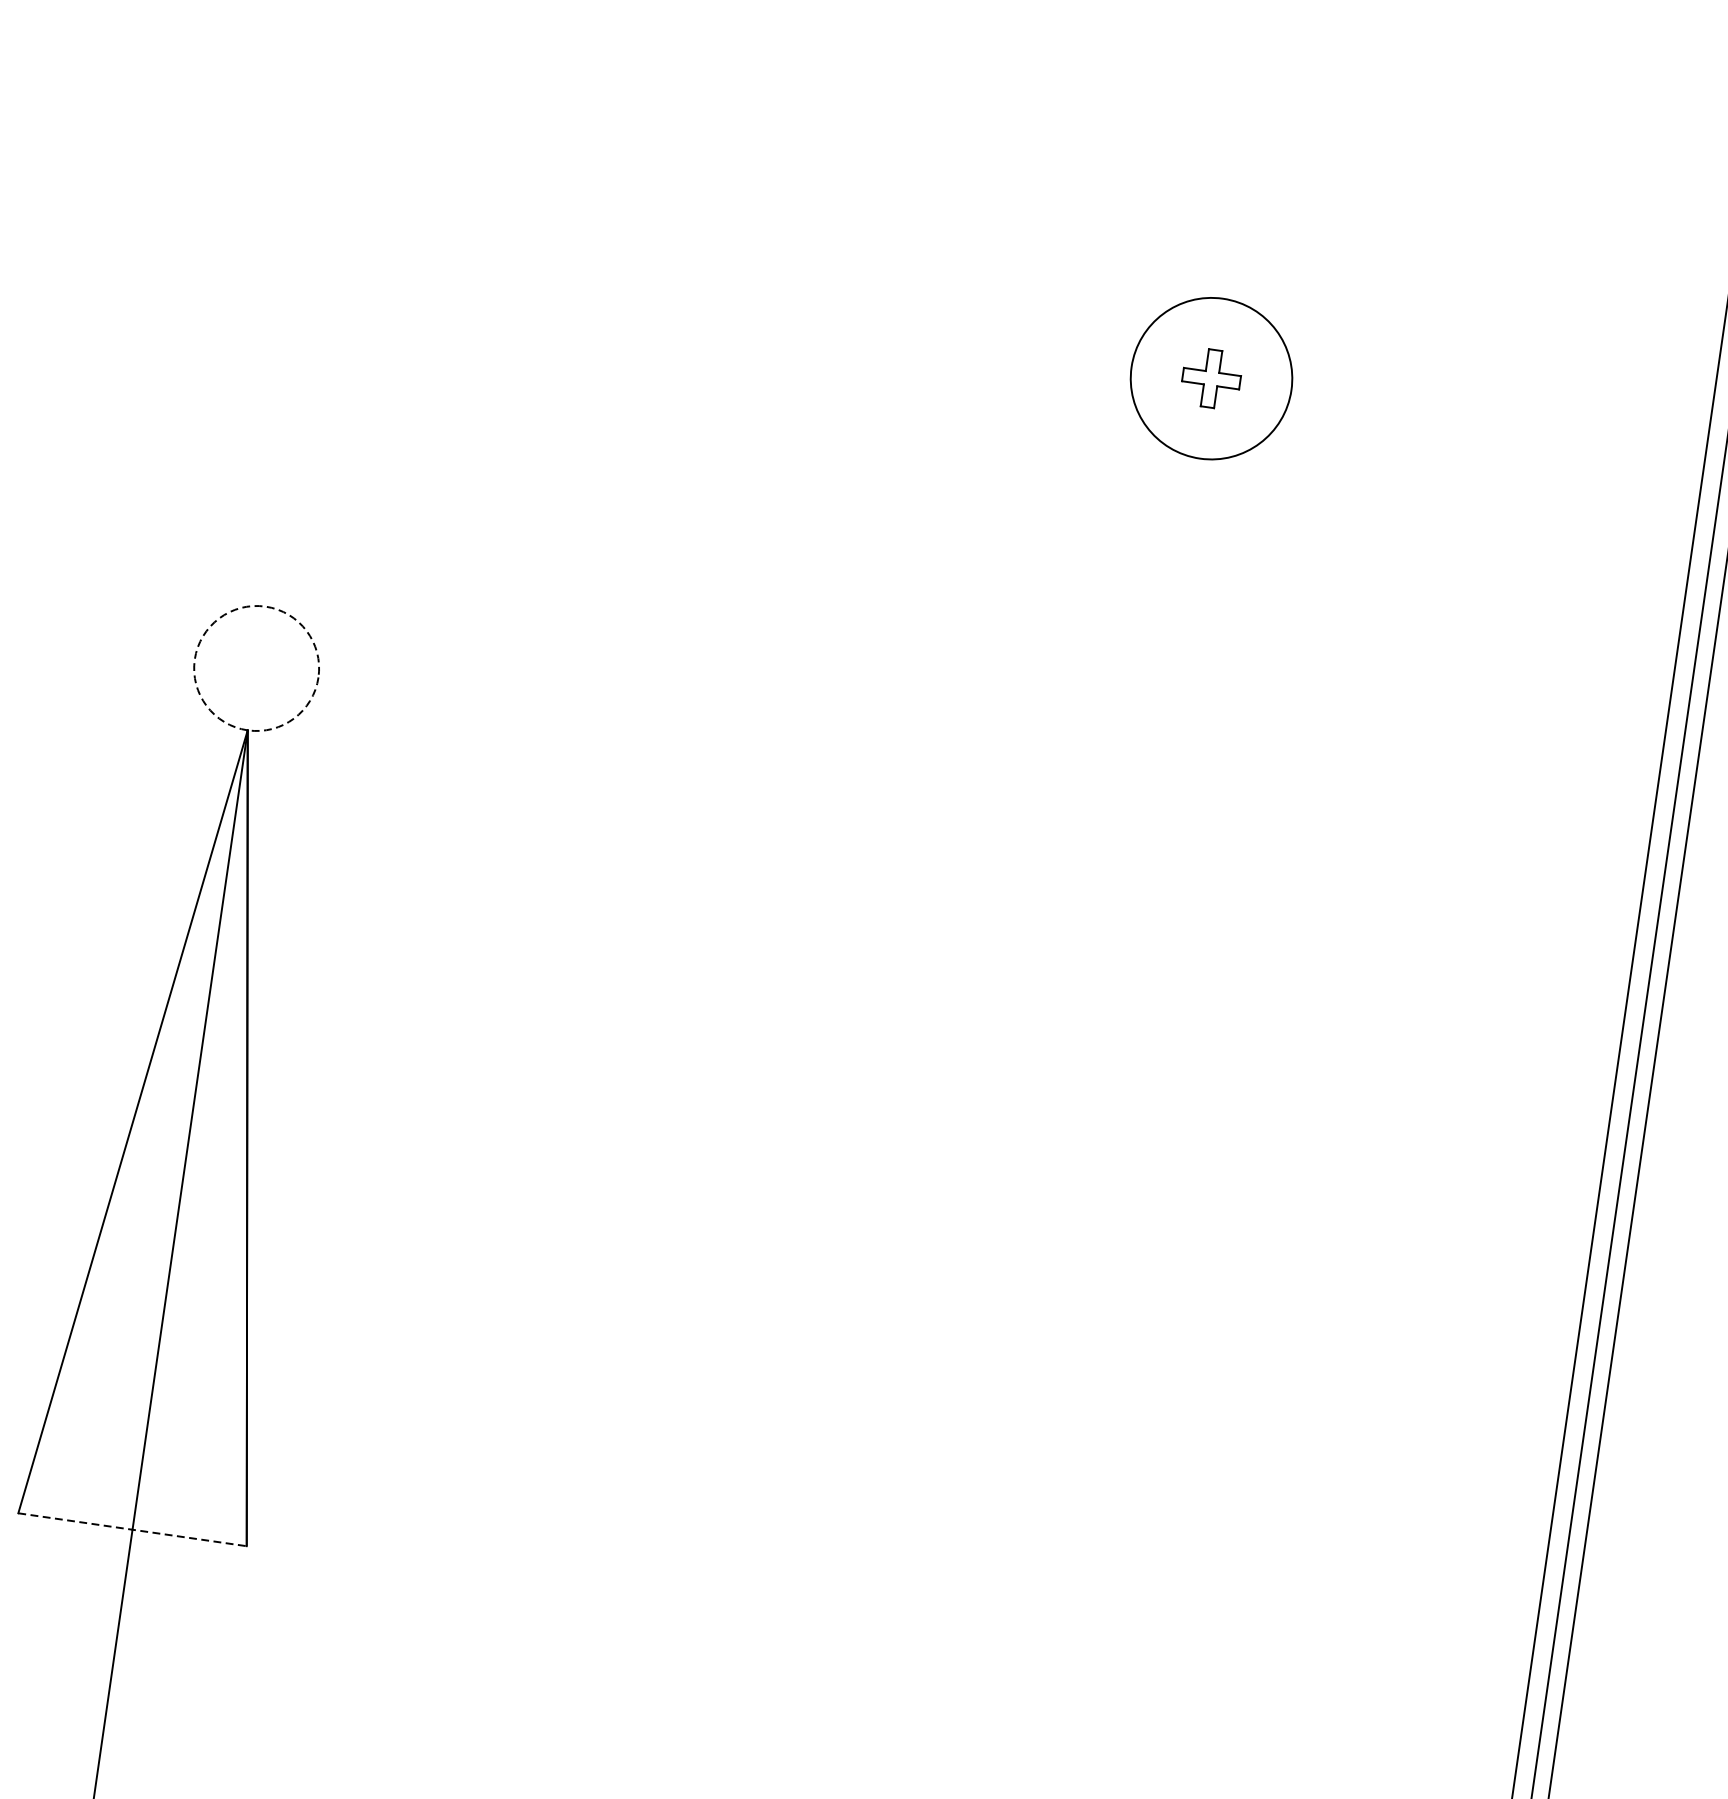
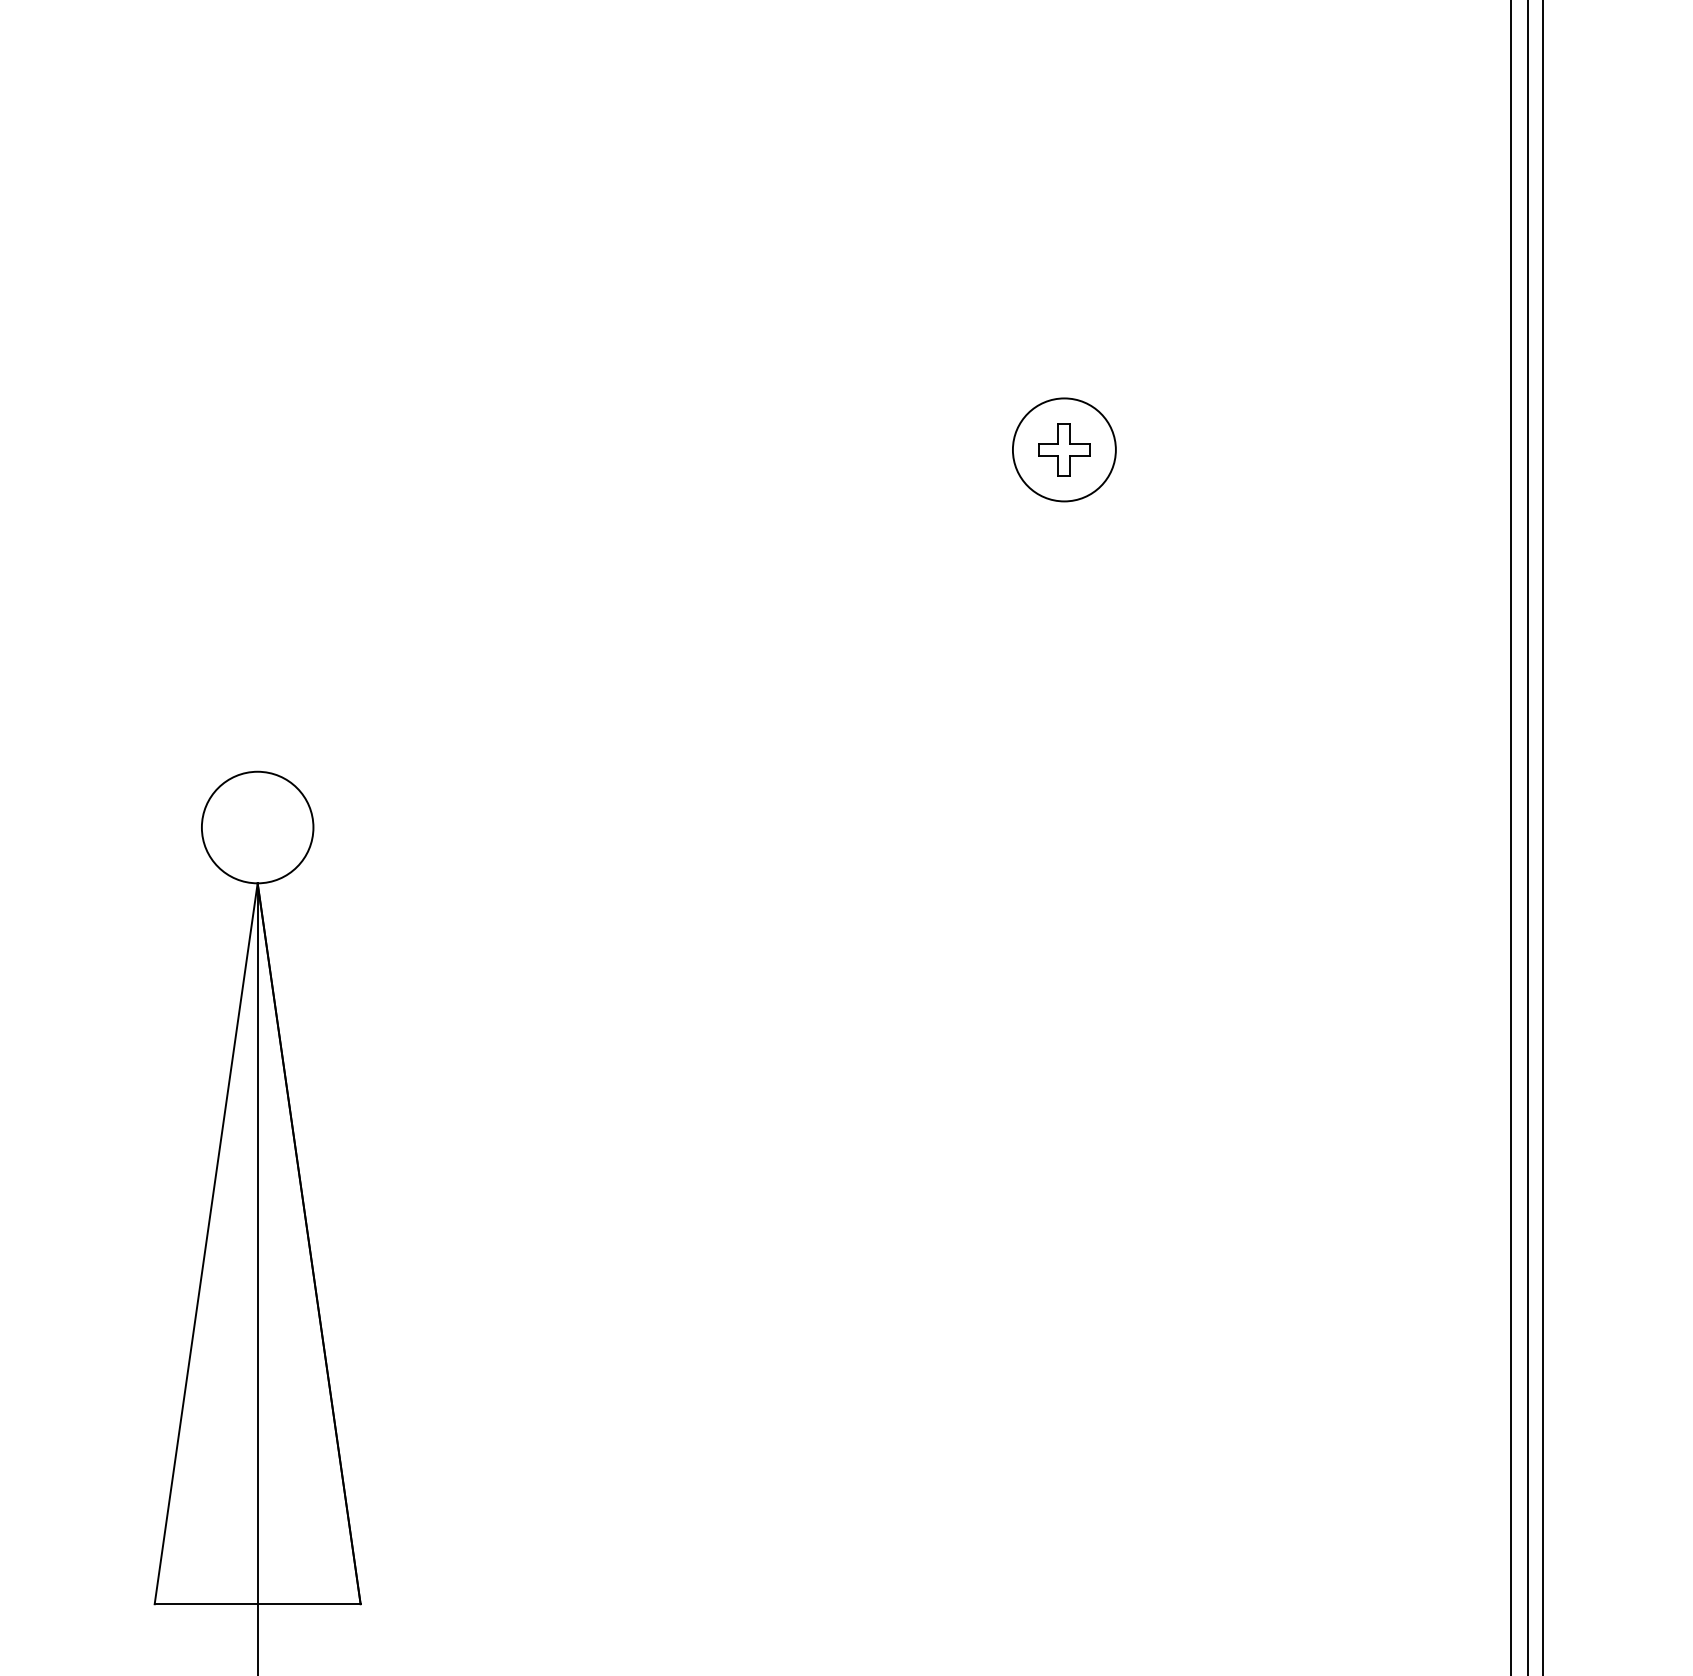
circle: (1210, 378) -> (1063, 449), size x0.71
circle: (256, 668) -> (257, 827), dashed -> solid
line: (132, 1529) -> (257, 1604), dashed -> solid

